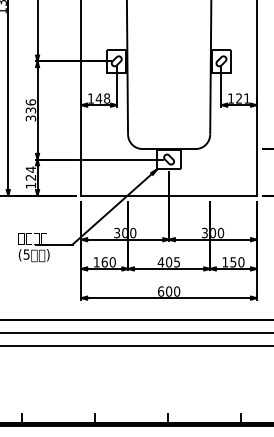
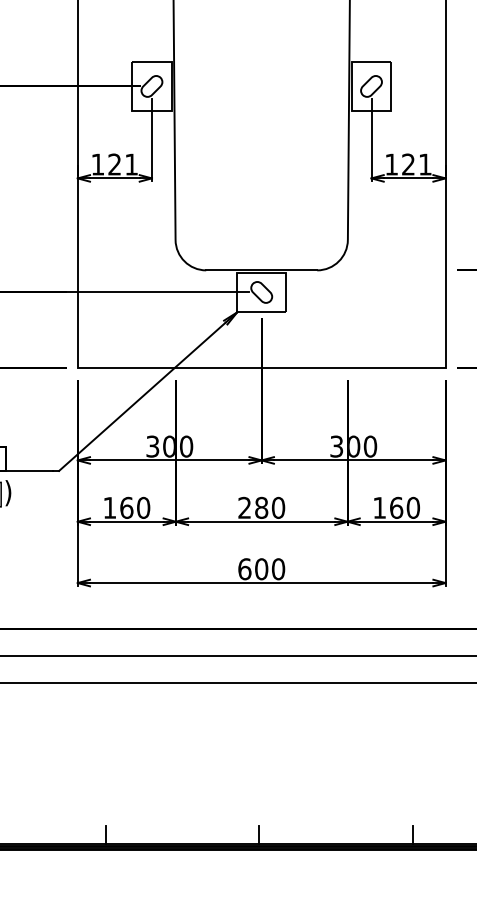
text: (102, 98) -> (122, 164), 148 -> 121
text: (168, 262) -> (260, 508), 405 -> 280
text: (233, 262) -> (396, 508), 150 -> 160

